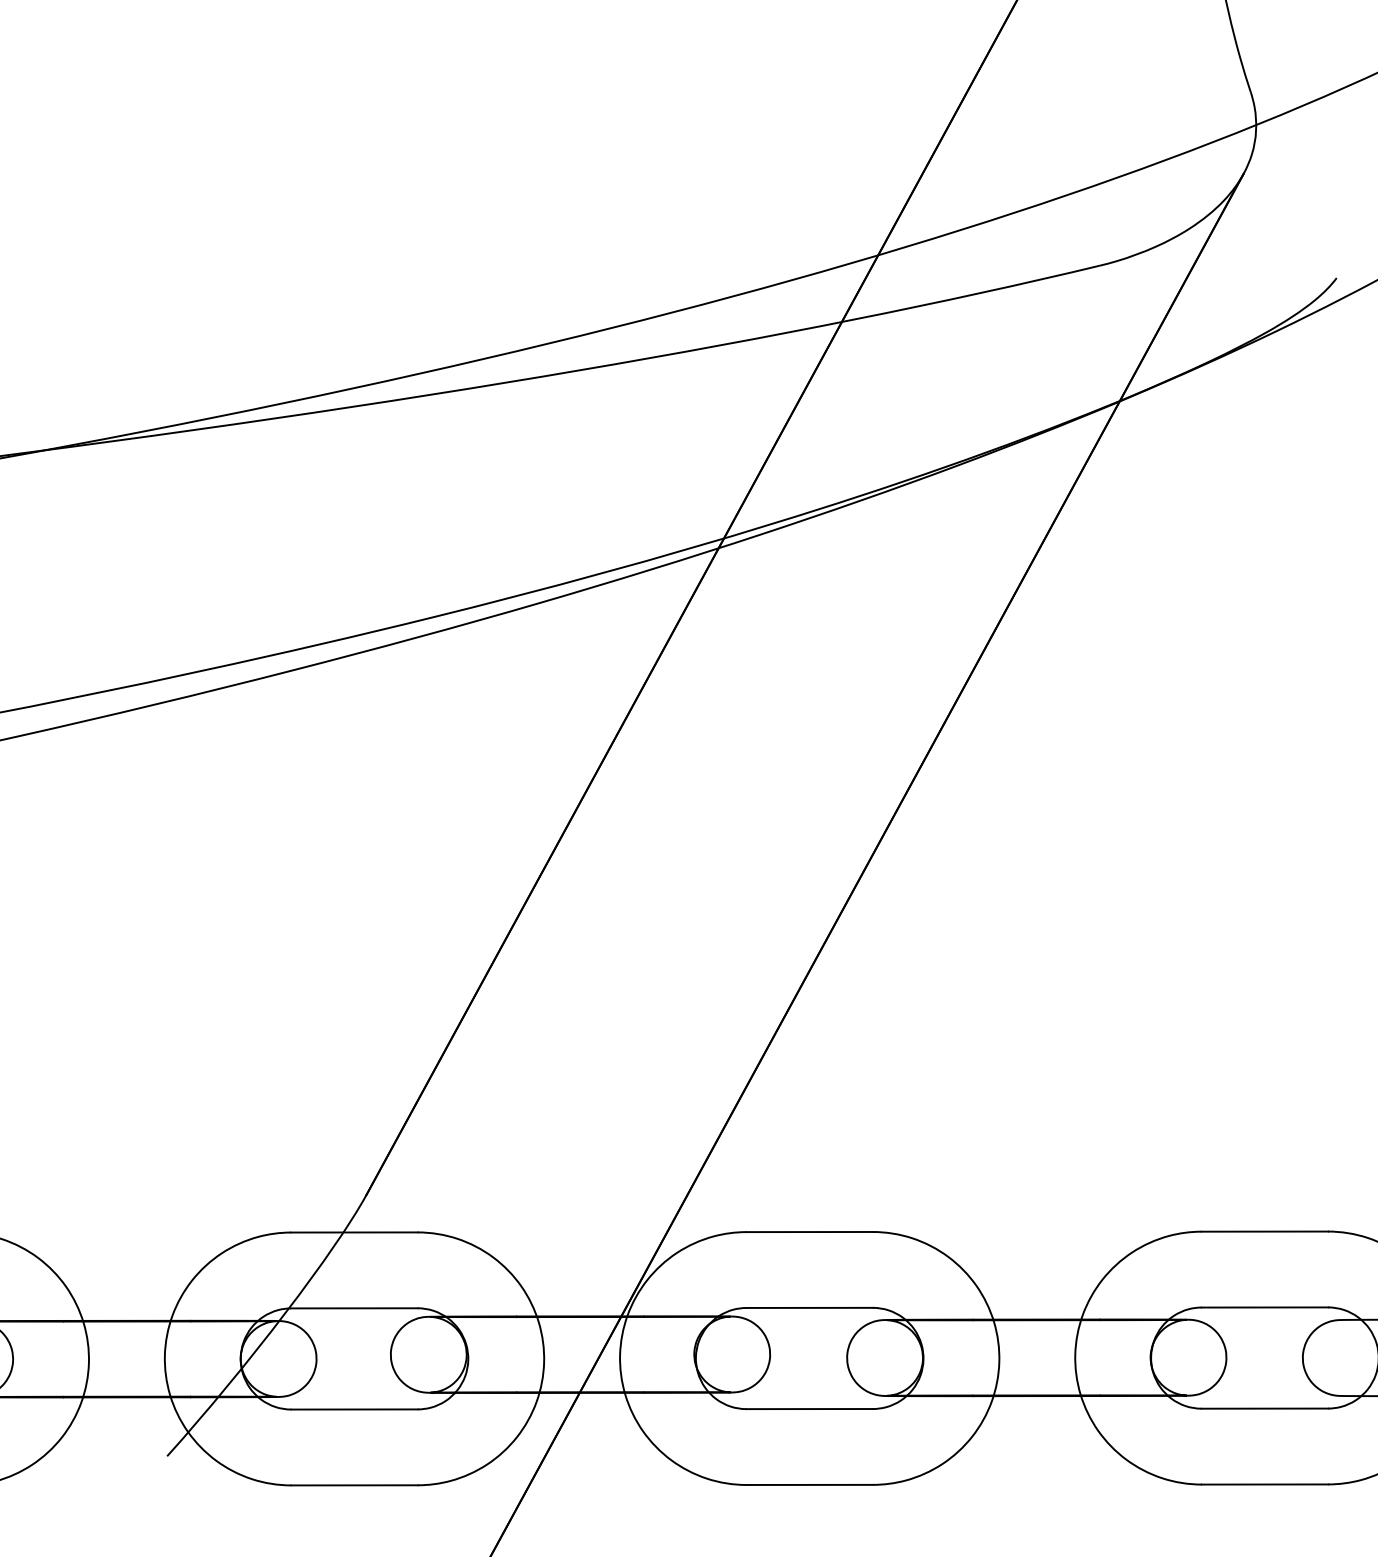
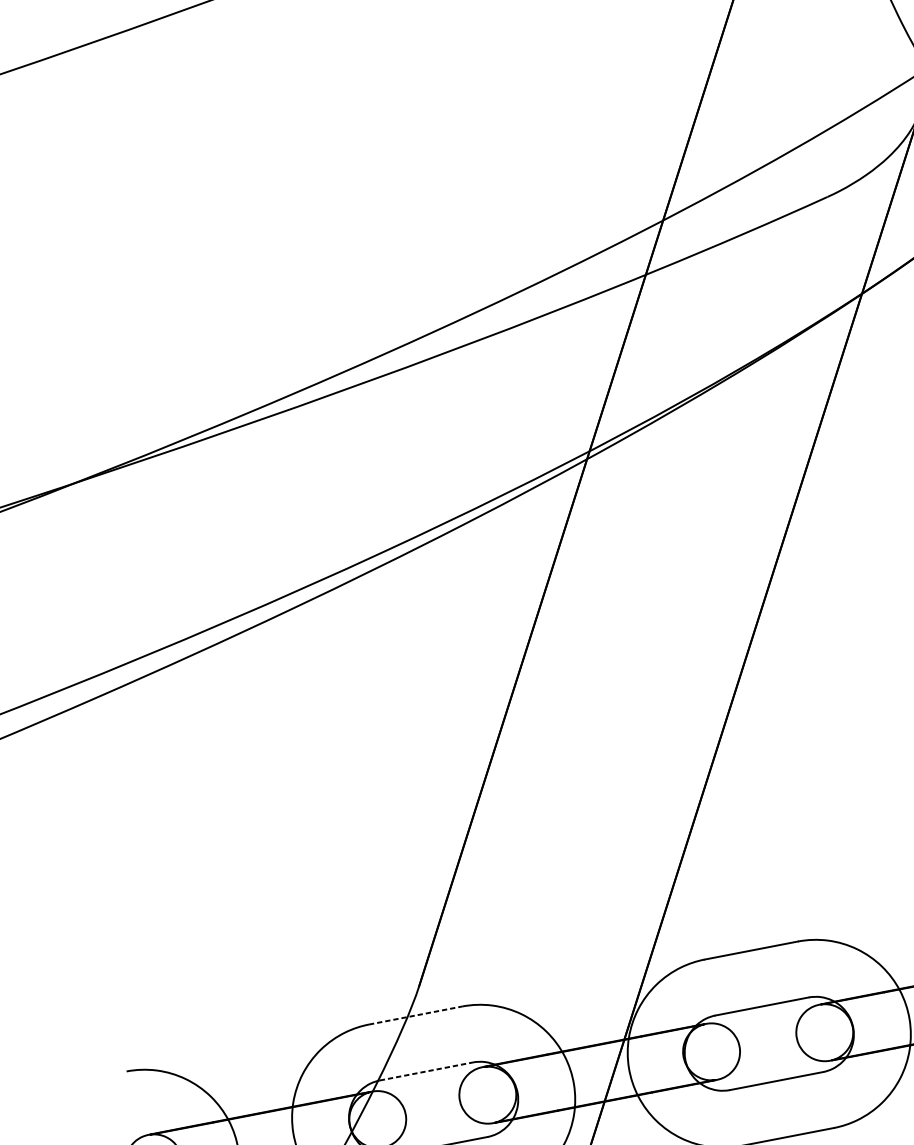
line: (354, 1232) -> (415, 1015), solid -> dashed
line: (354, 1308) -> (426, 1071), solid -> dashed

